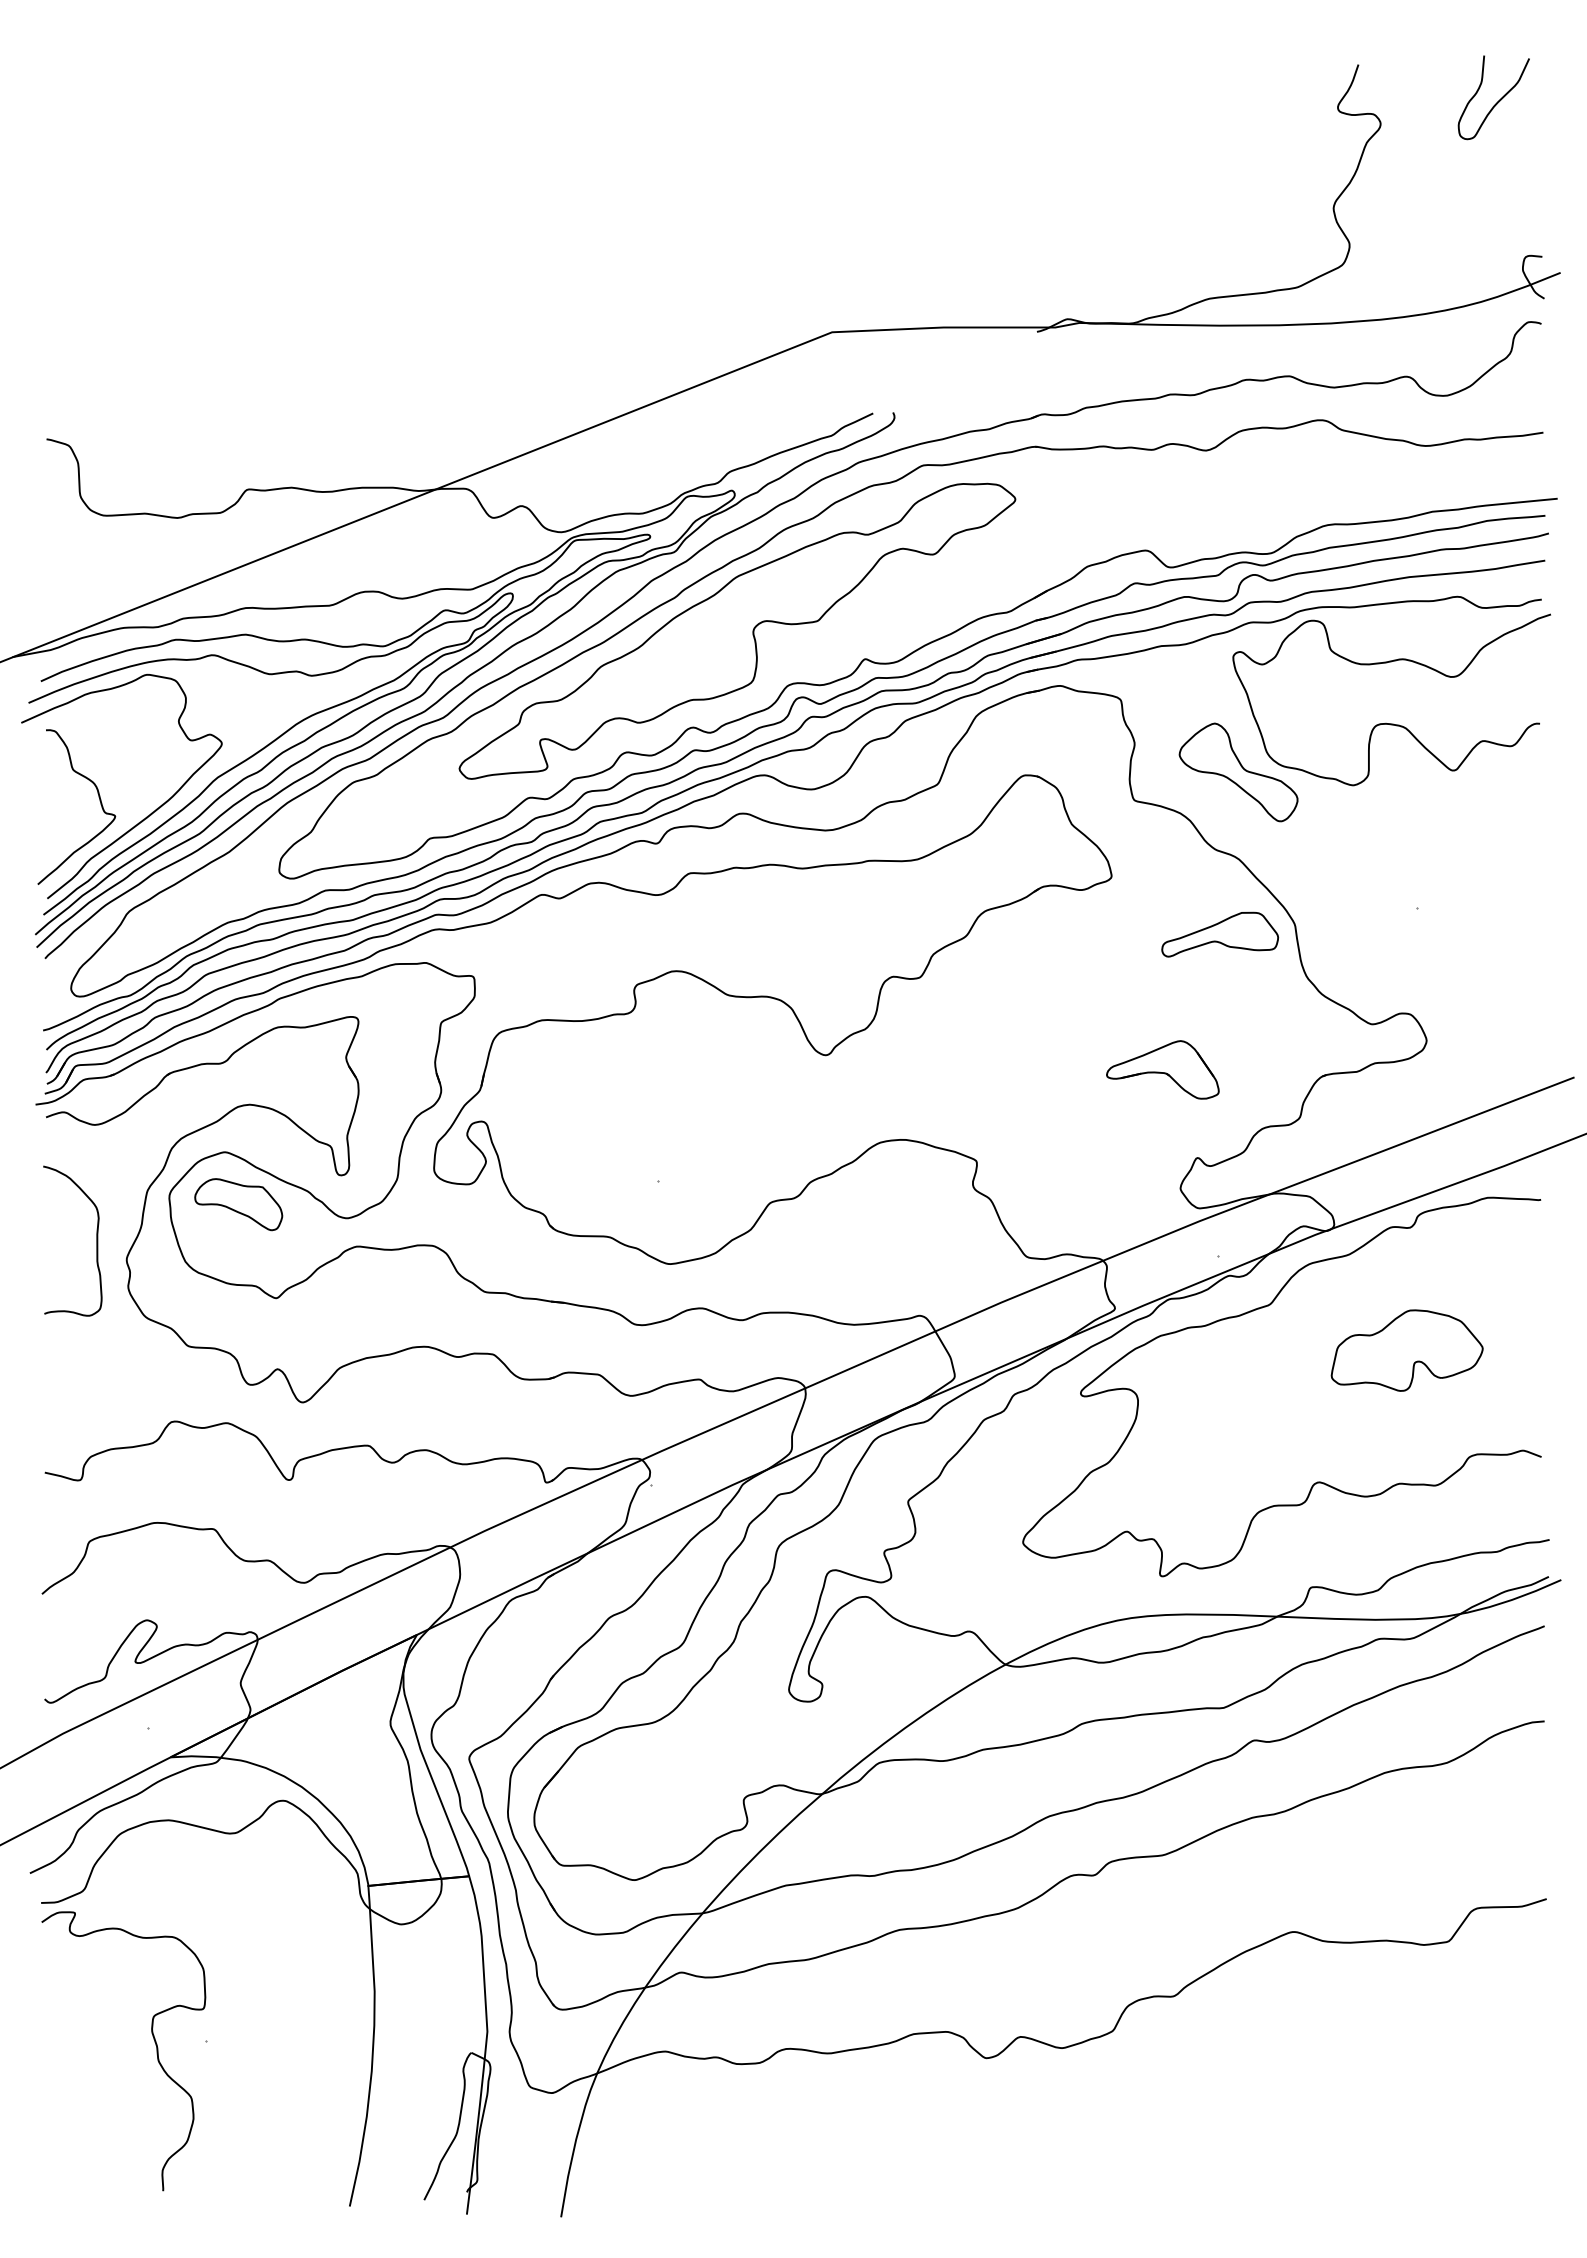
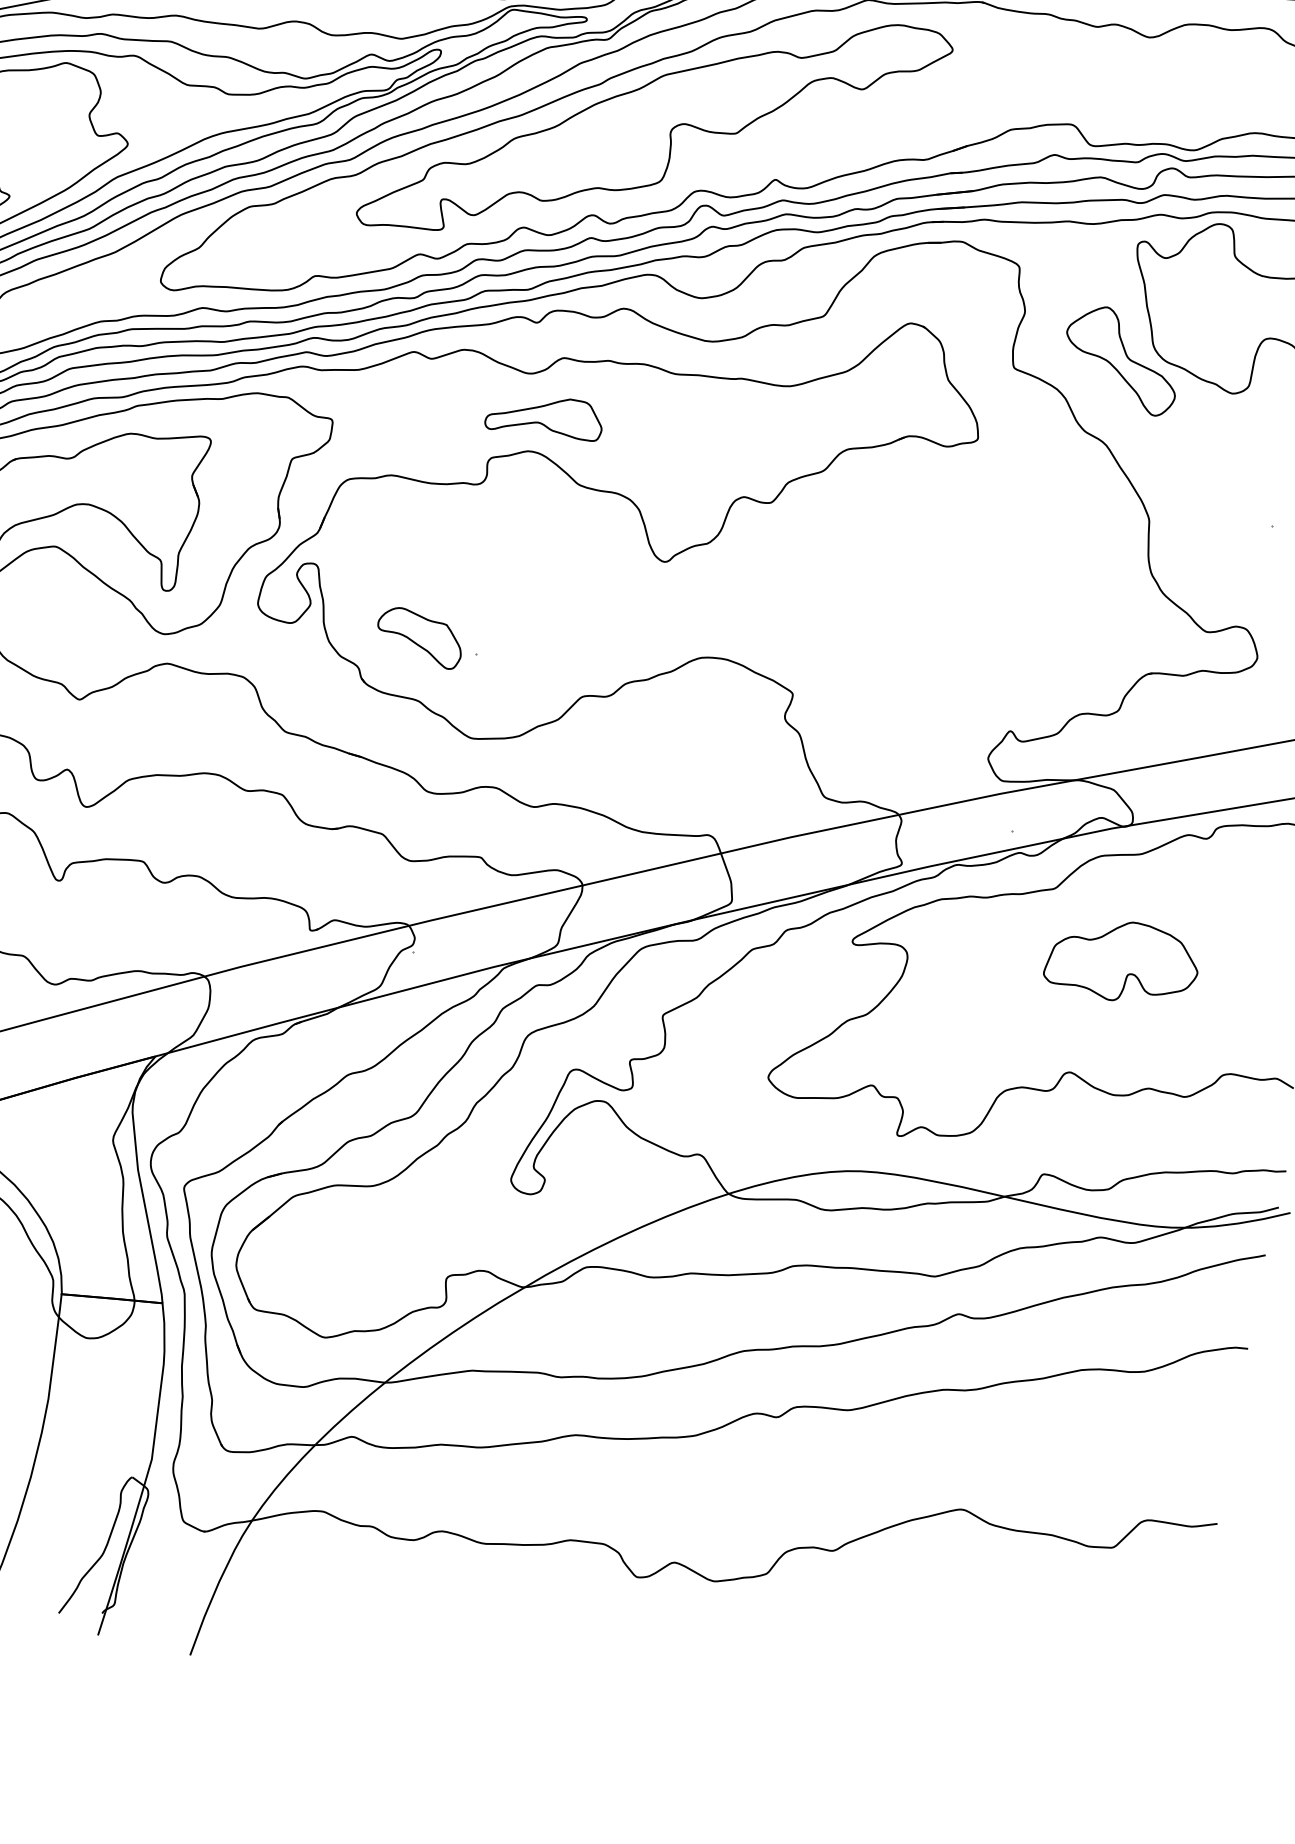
part: (1220, 934) -> (545, 416), moved
part: (1162, 1069) -> (992, 637), removed
part: (238, 1204) -> (419, 637), moved
part: (1406, 1350) -> (1122, 961), moved

